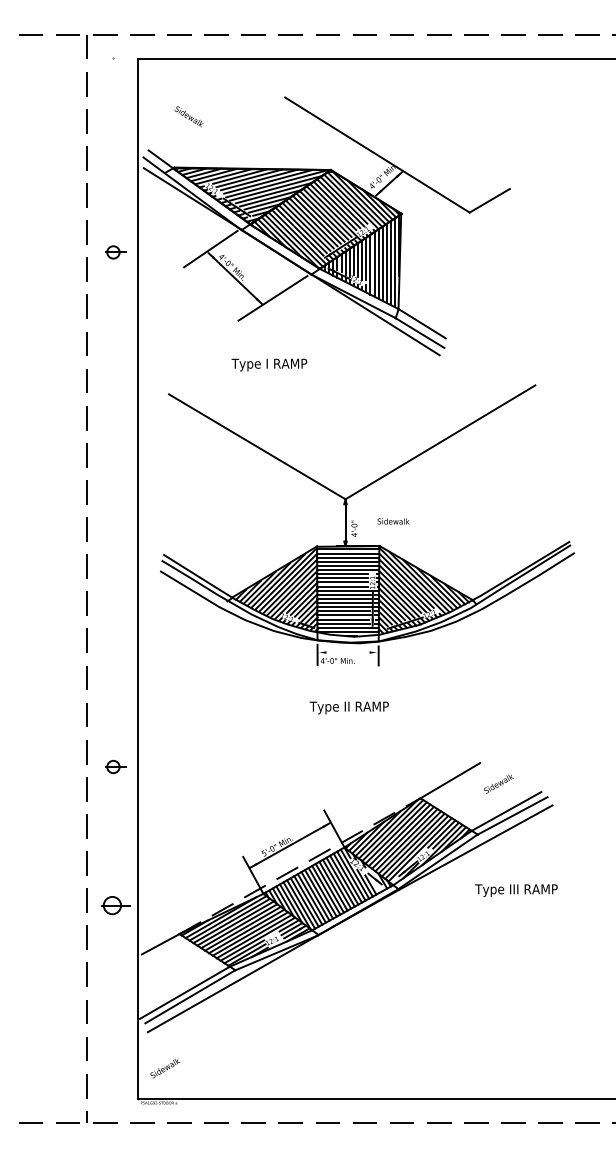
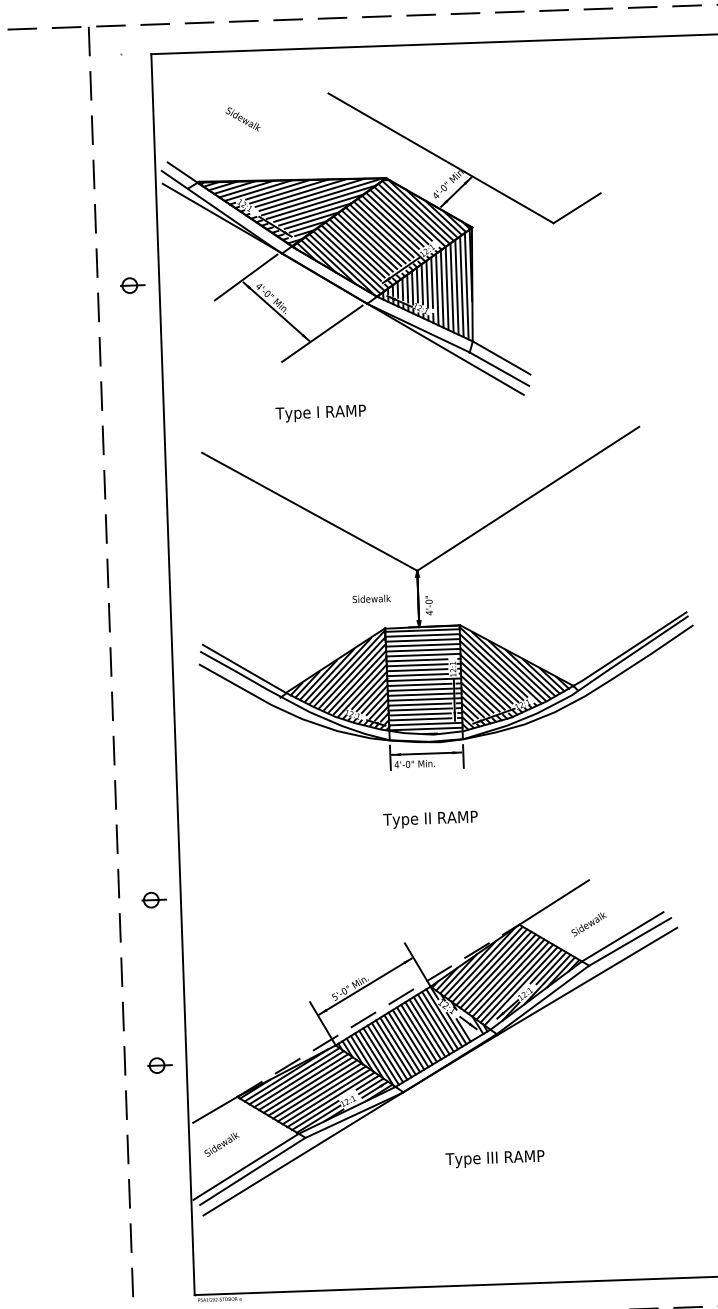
text: (188, 116) -> (242, 119), moved
text: (393, 521) -> (371, 598), moved
line: (347, 652) -> (426, 753), added
text: (498, 783) -> (588, 923), moved
text: (516, 890) -> (495, 1159), moved
part: (115, 905) -> (159, 1065), size x0.71
text: (165, 1068) -> (222, 1144), moved

